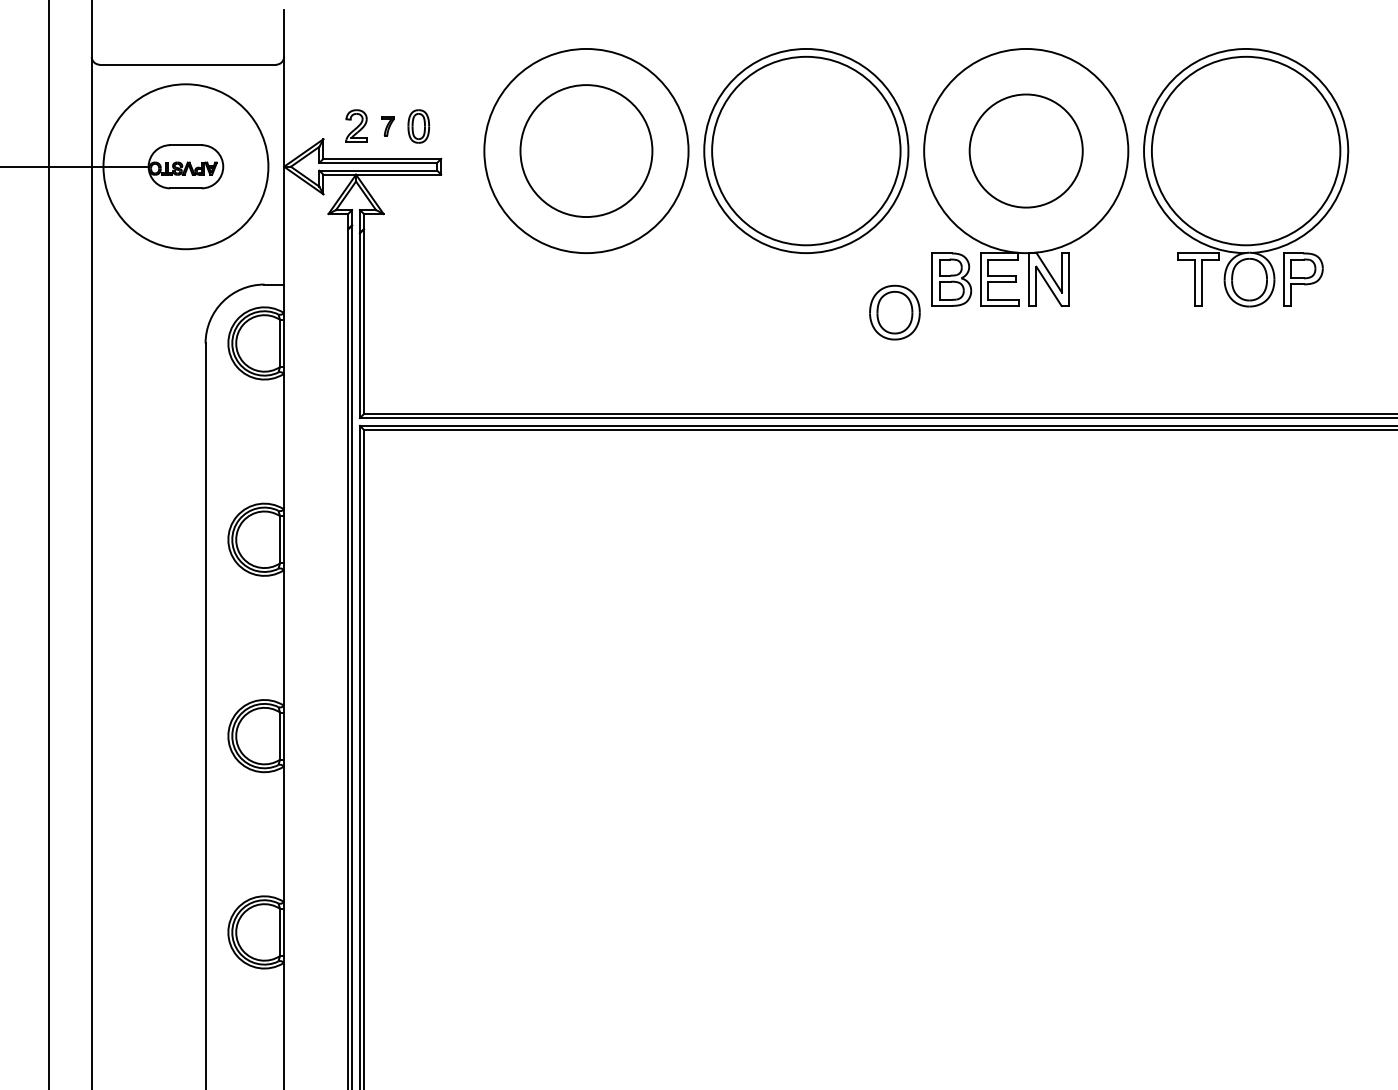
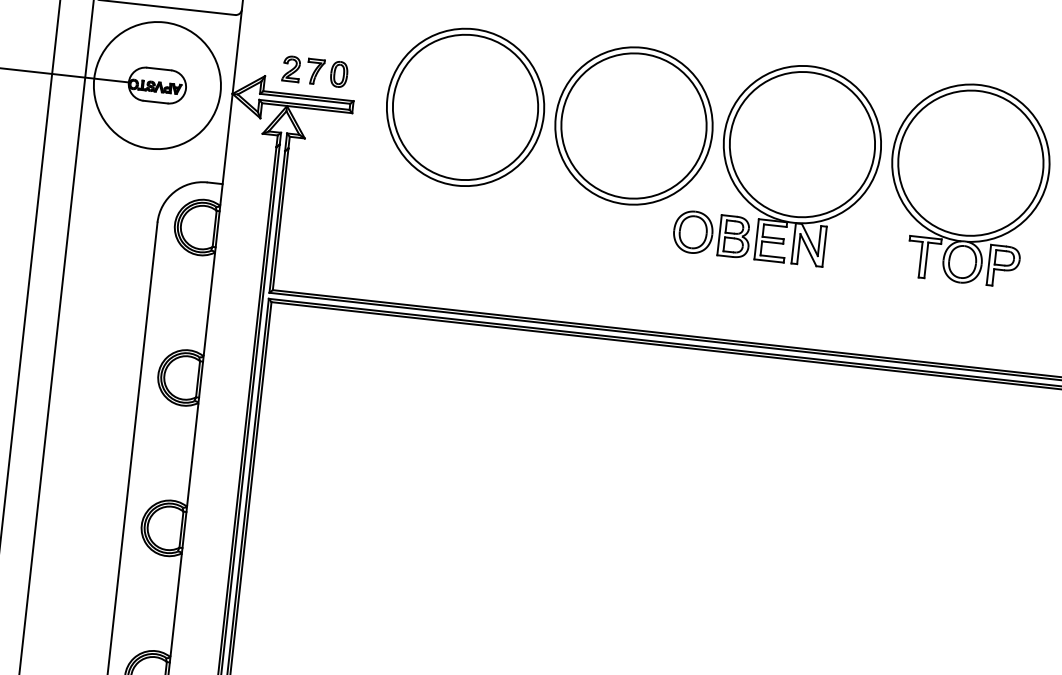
part: (387, 126) -> (315, 71), size x1.67
circle: (586, 150) -> (465, 107), size x1.43
circle: (1025, 150) -> (801, 144), size x1.67
part: (894, 312) -> (692, 232), moved

